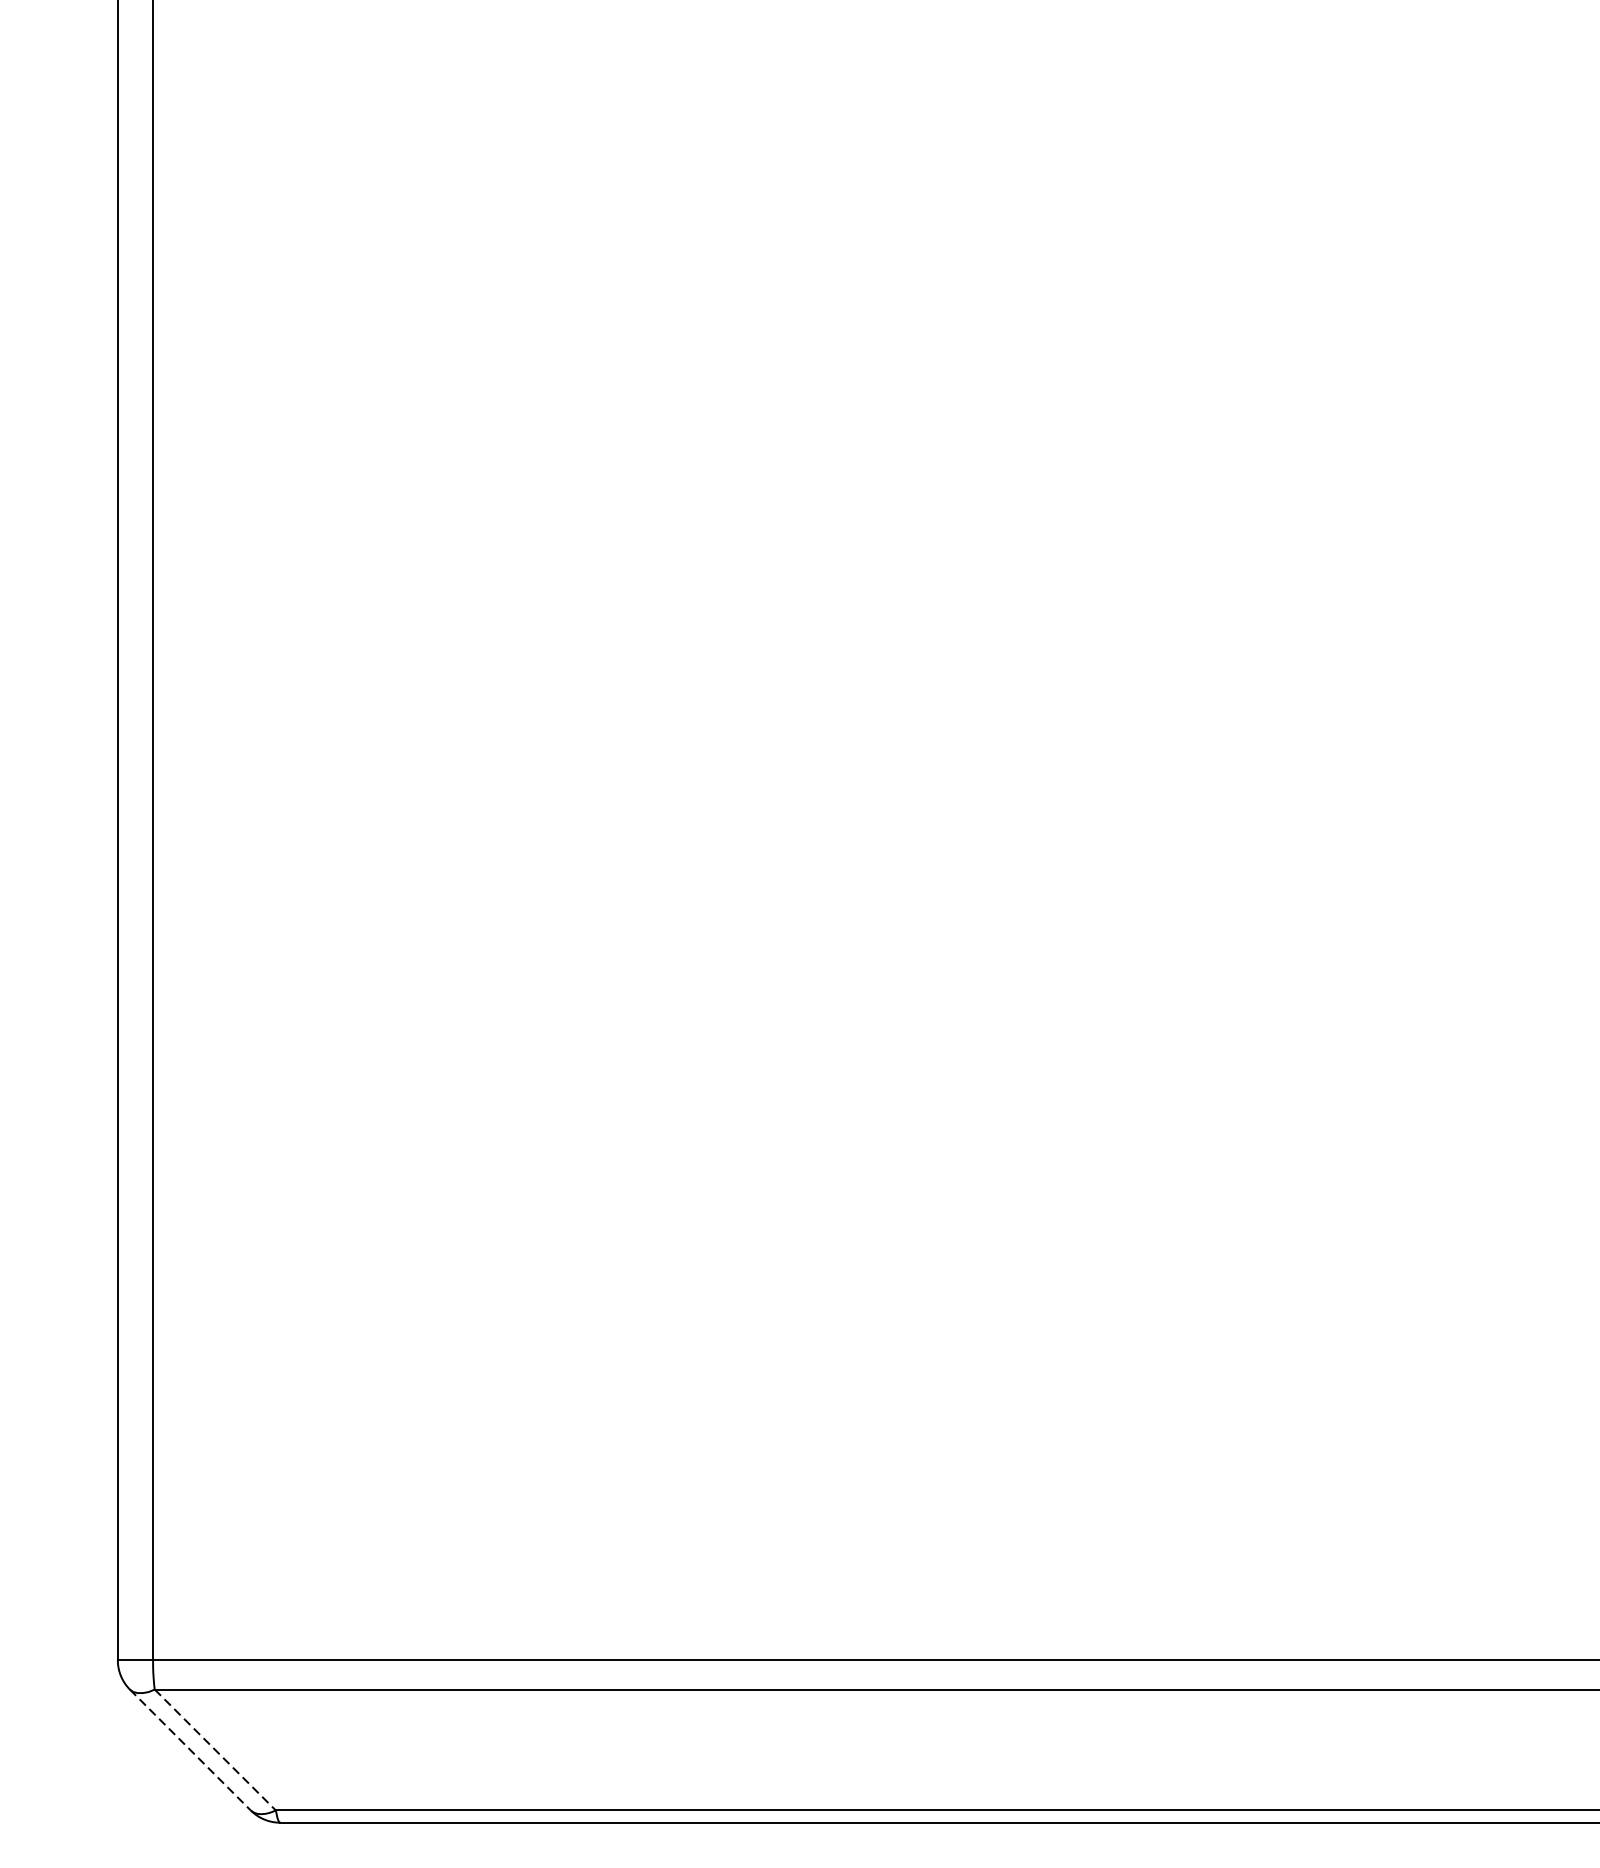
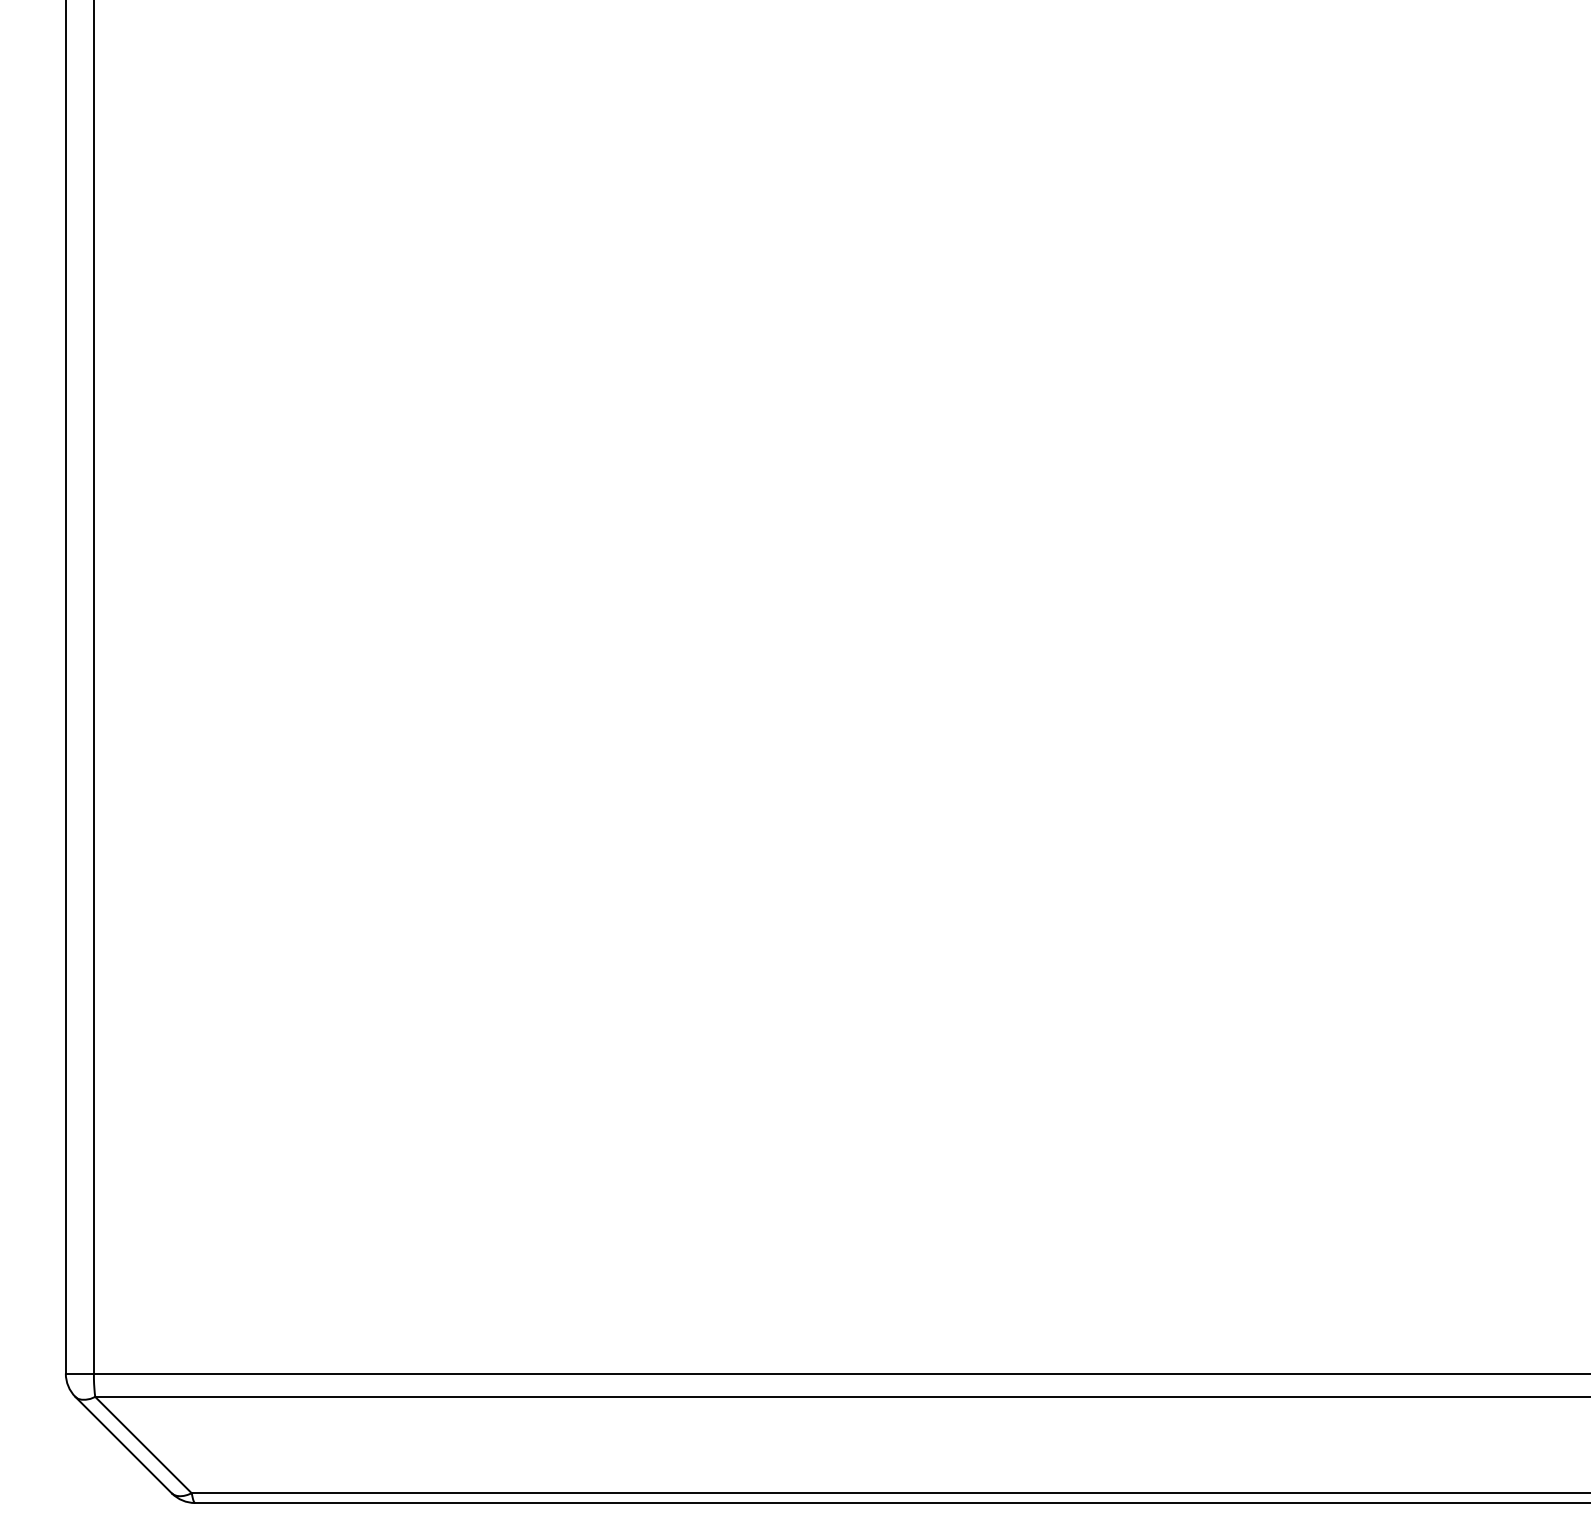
line: (190, 1750) -> (123, 1445), dashed -> solid
line: (215, 1750) -> (143, 1445), dashed -> solid

